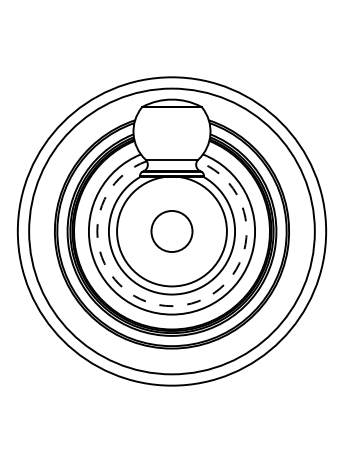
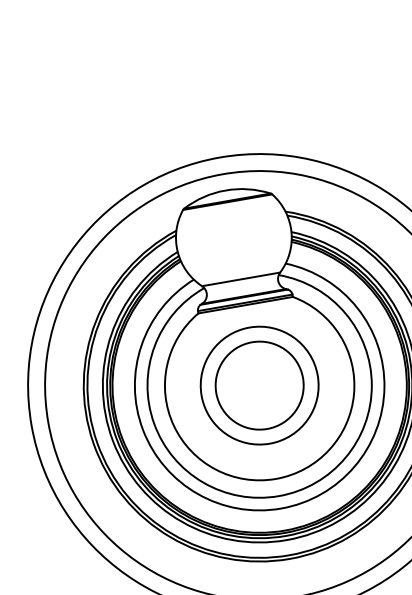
circle: (171, 231) -> (258, 385), size x0.71
circle: (171, 231) -> (258, 385), size x1.43
arc: (172, 306) -> (279, 496), dashed -> solid

